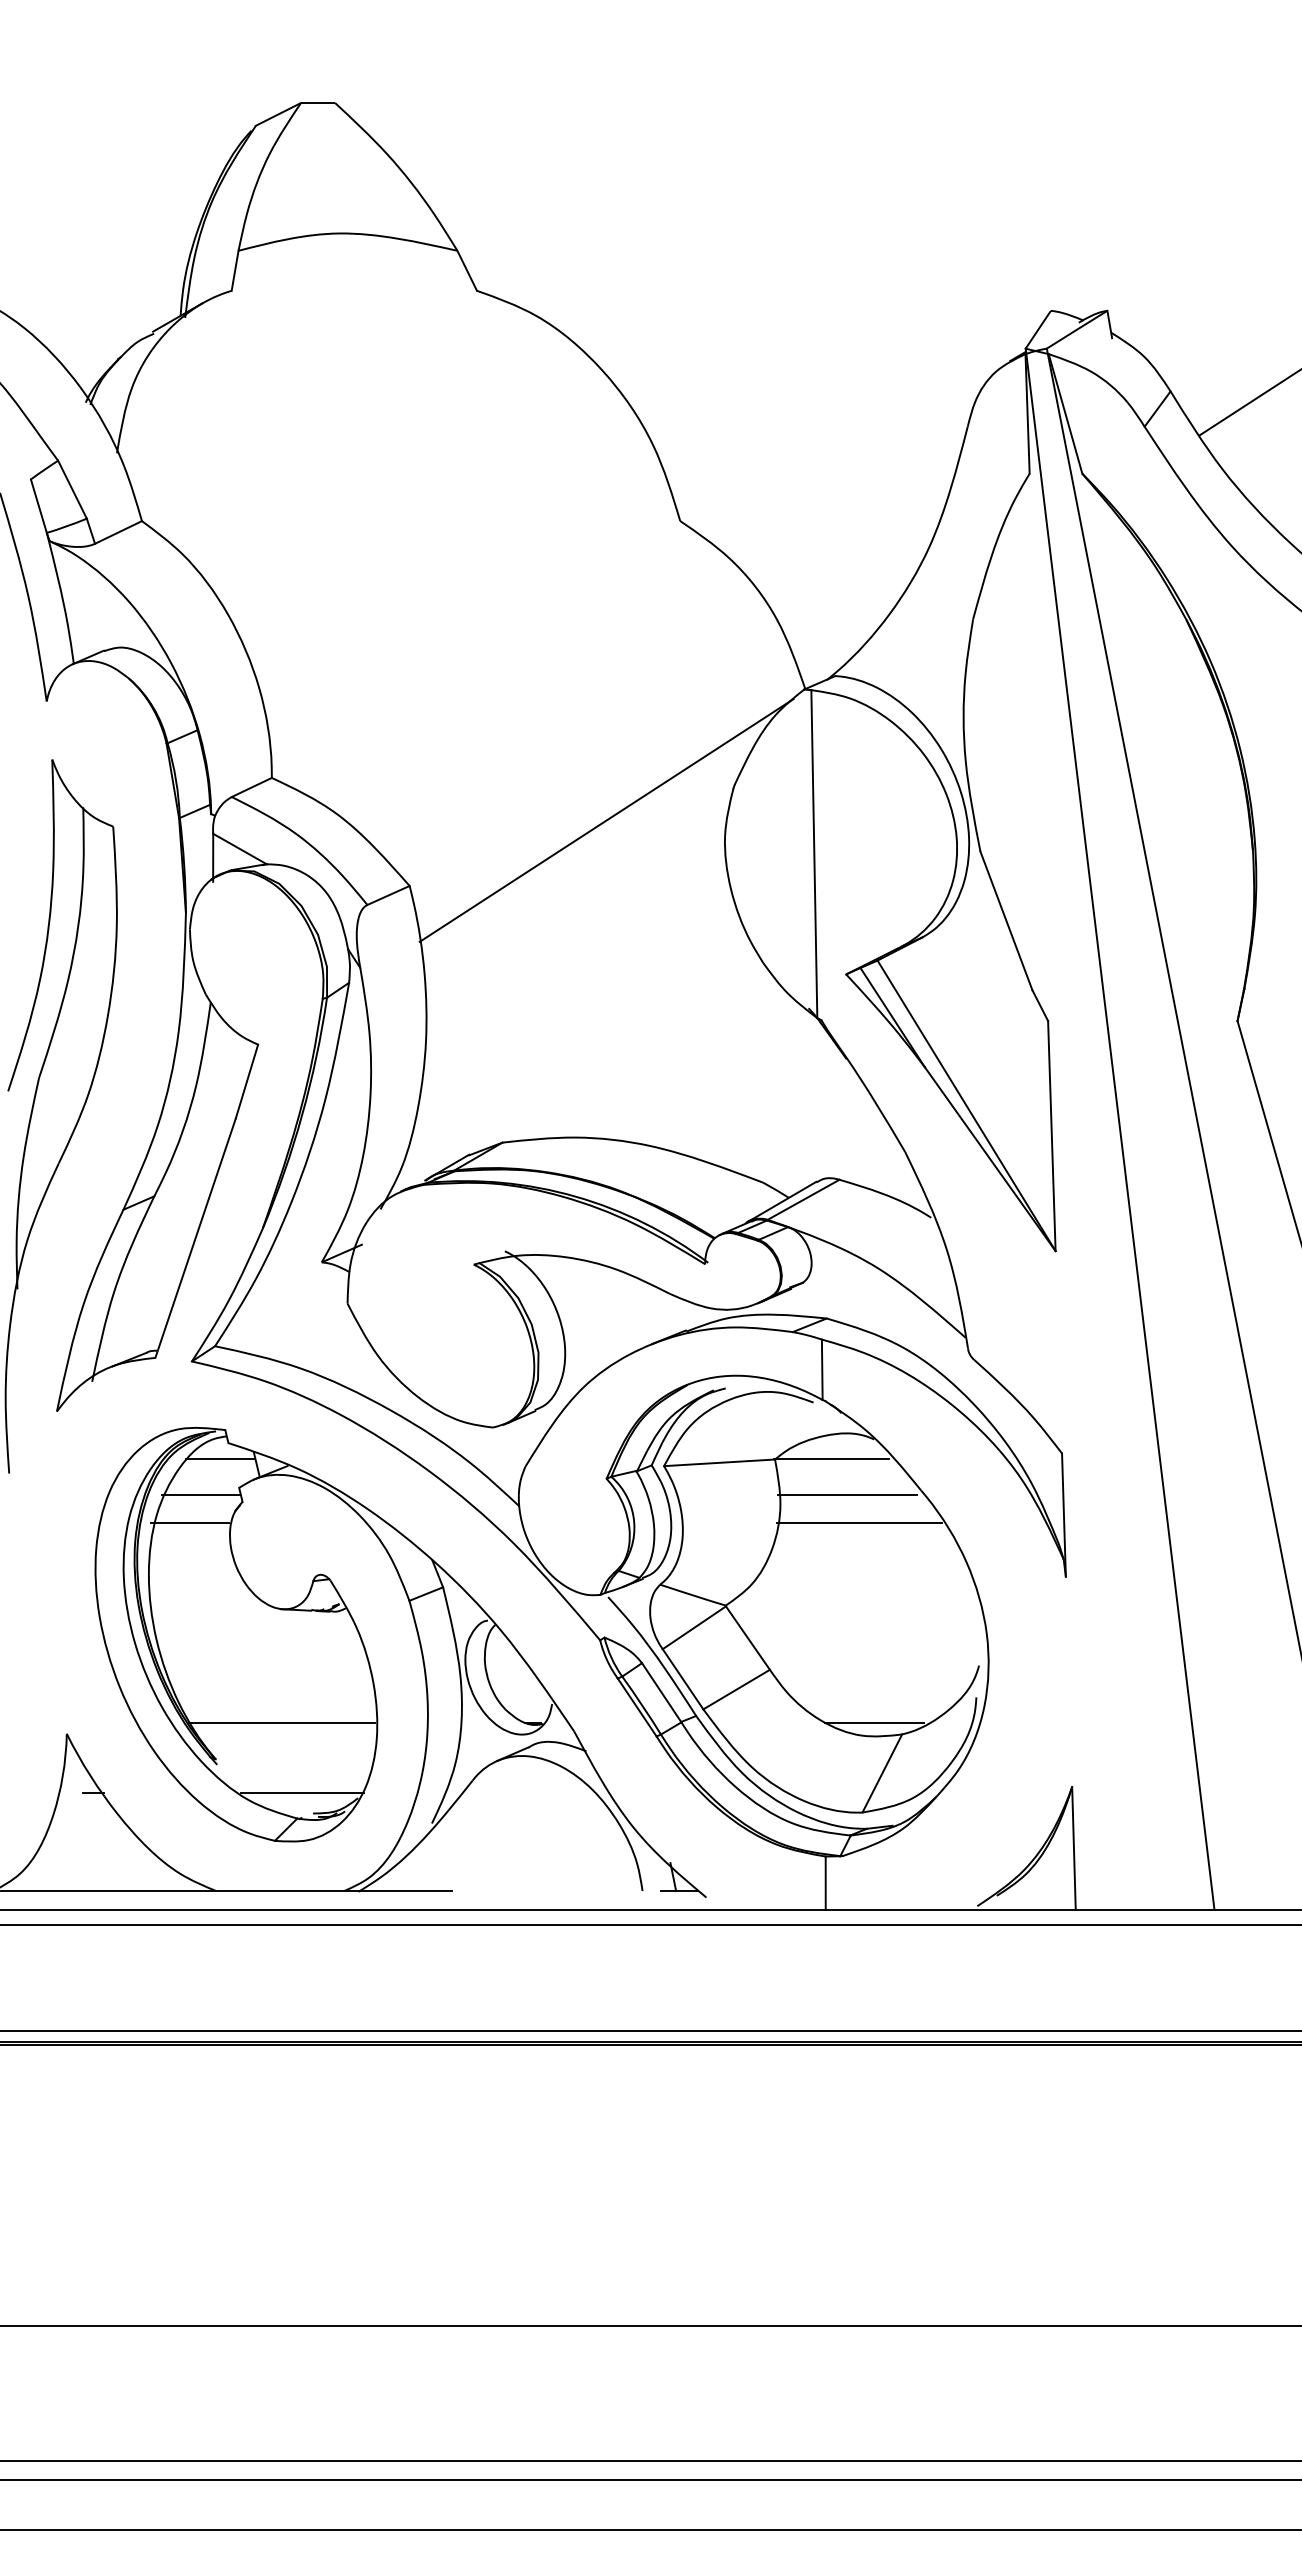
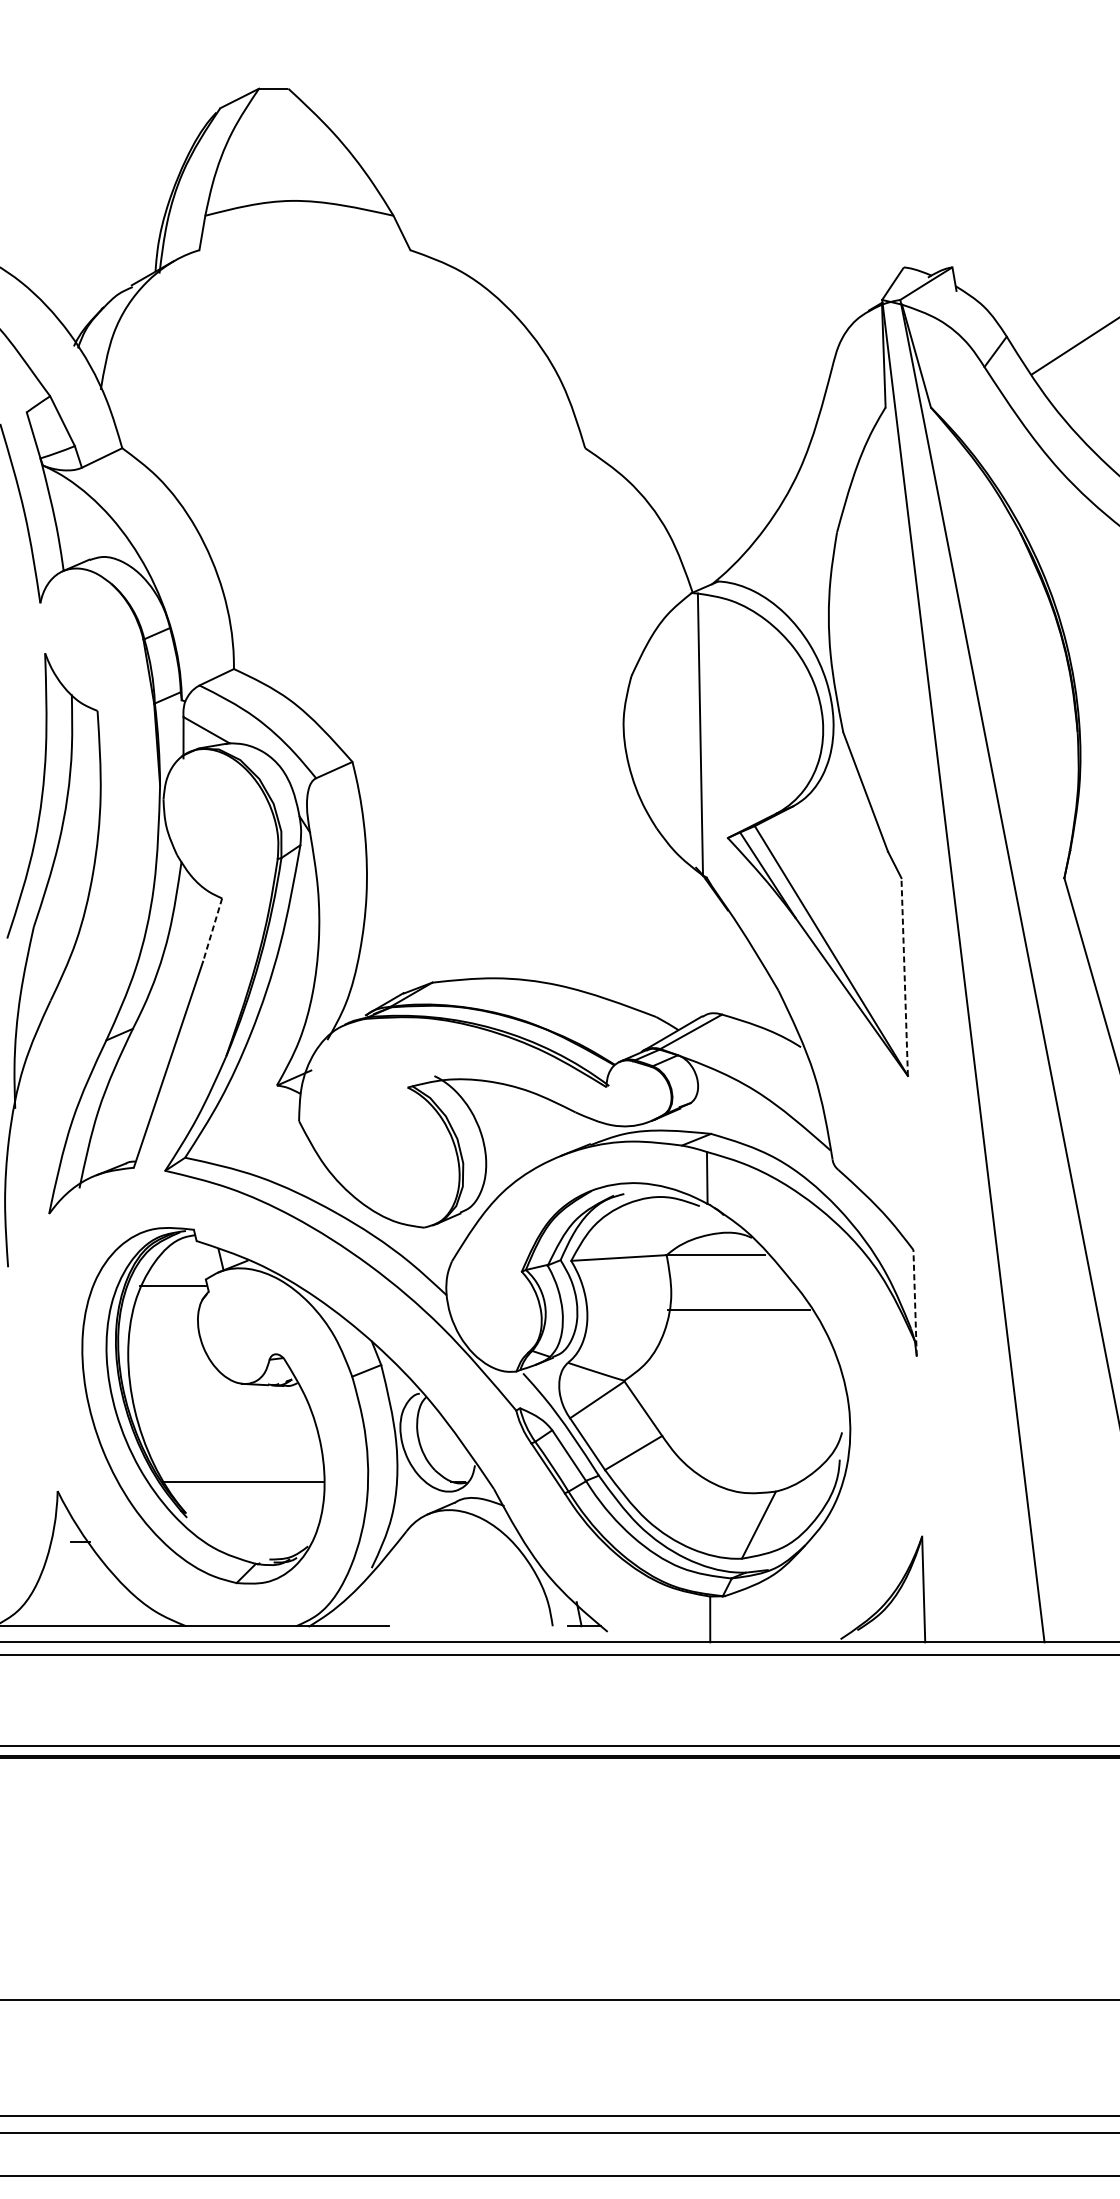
line: (606, 820) -> (521, 705), removed
line: (246, 1081) -> (212, 930), solid -> dashed
line: (1051, 1135) -> (904, 976), solid -> dashed
line: (220, 1459) -> (189, 1255), removed
line: (847, 1494) -> (728, 1285), removed
line: (1063, 1515) -> (914, 1303), solid -> dashed
line: (190, 1522) -> (164, 1309), removed
line: (874, 1722) -> (752, 1481), removed
line: (302, 1792) -> (260, 1541), removed

